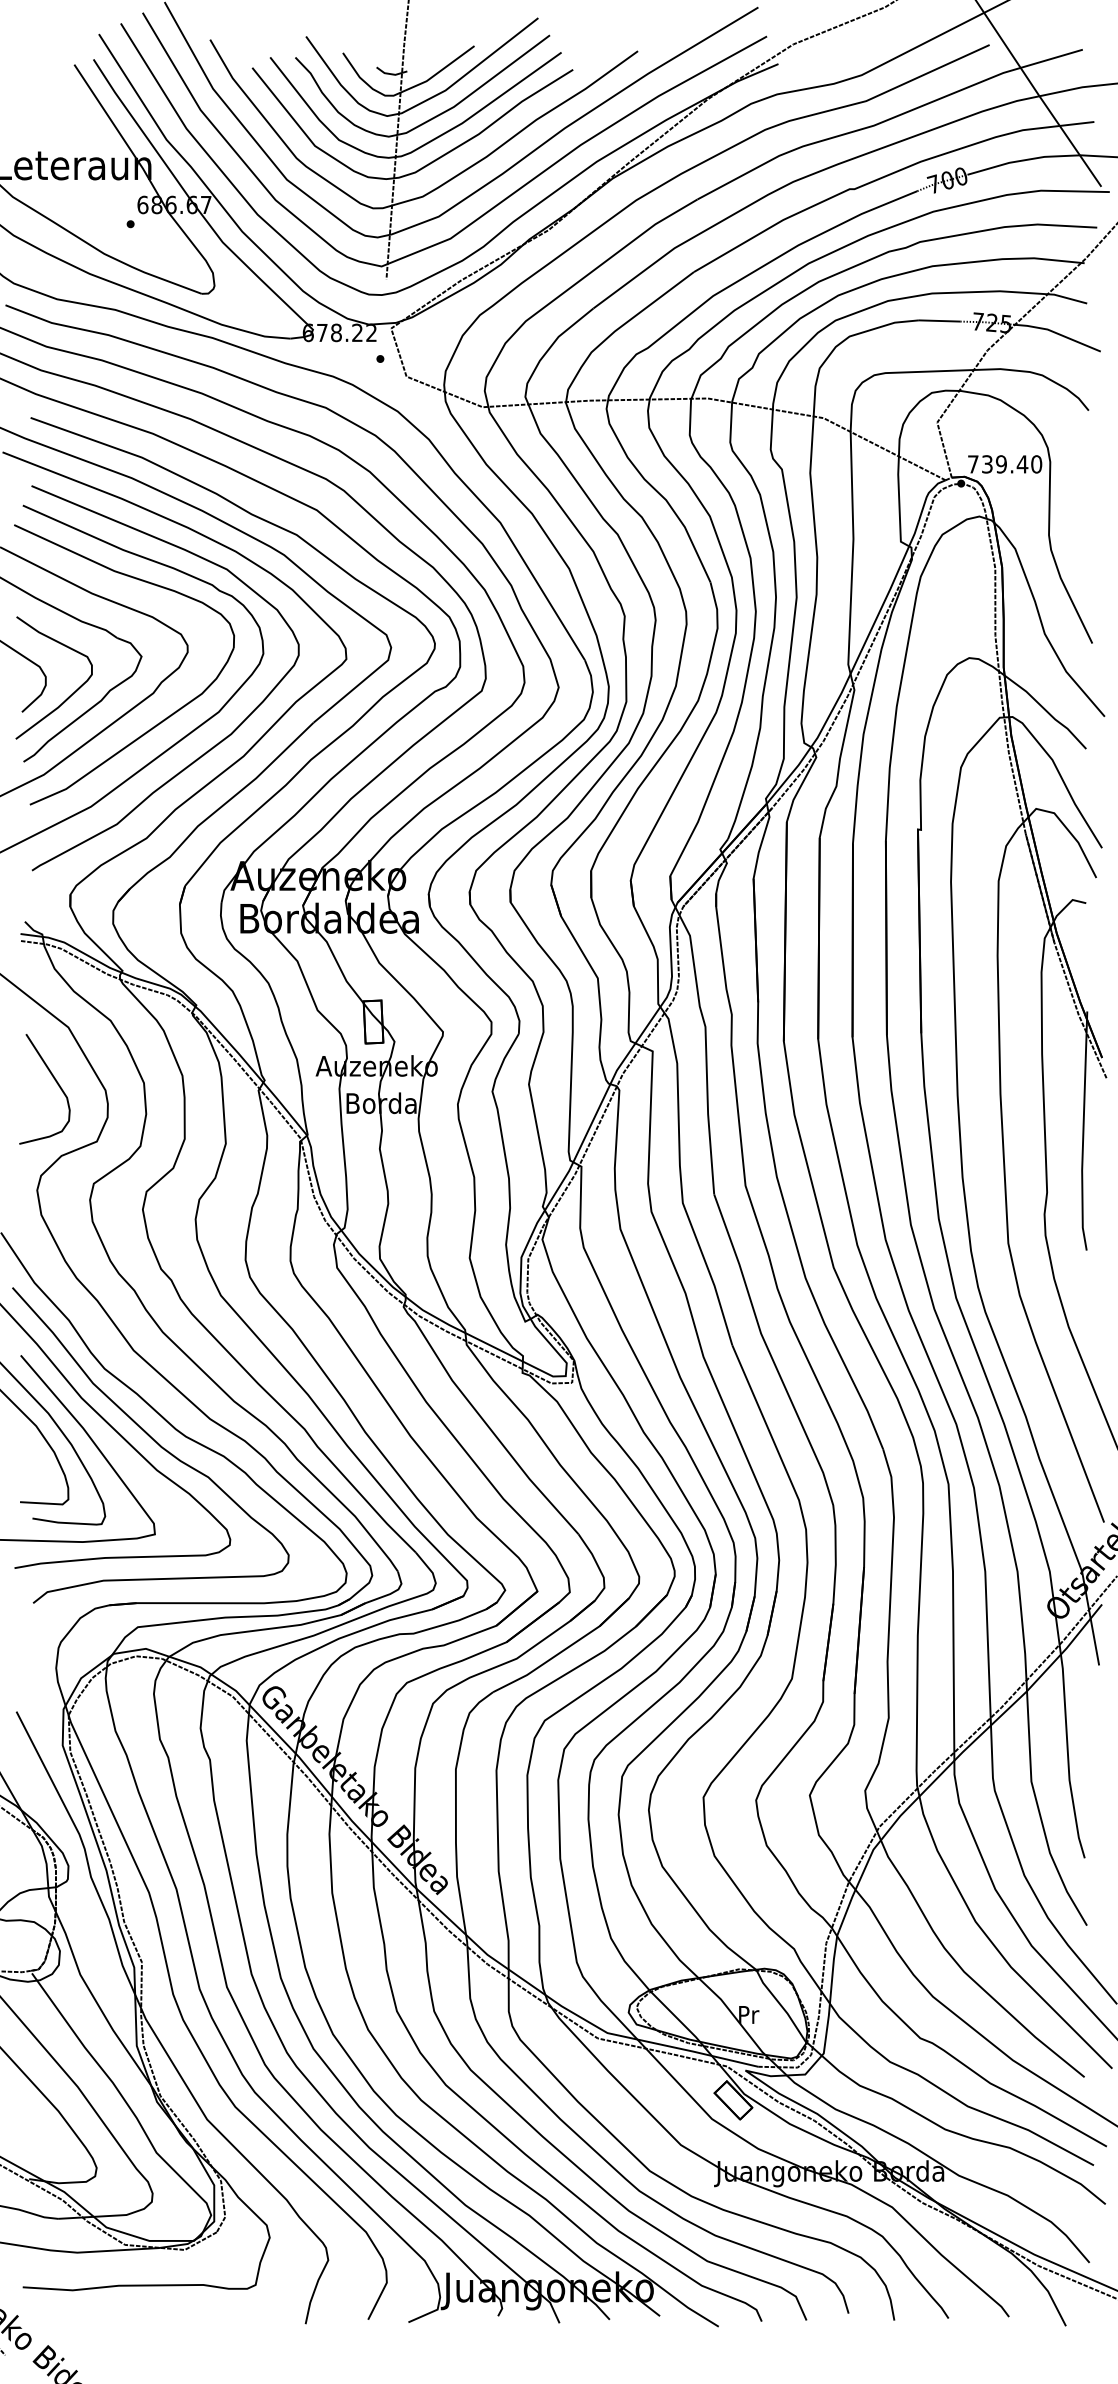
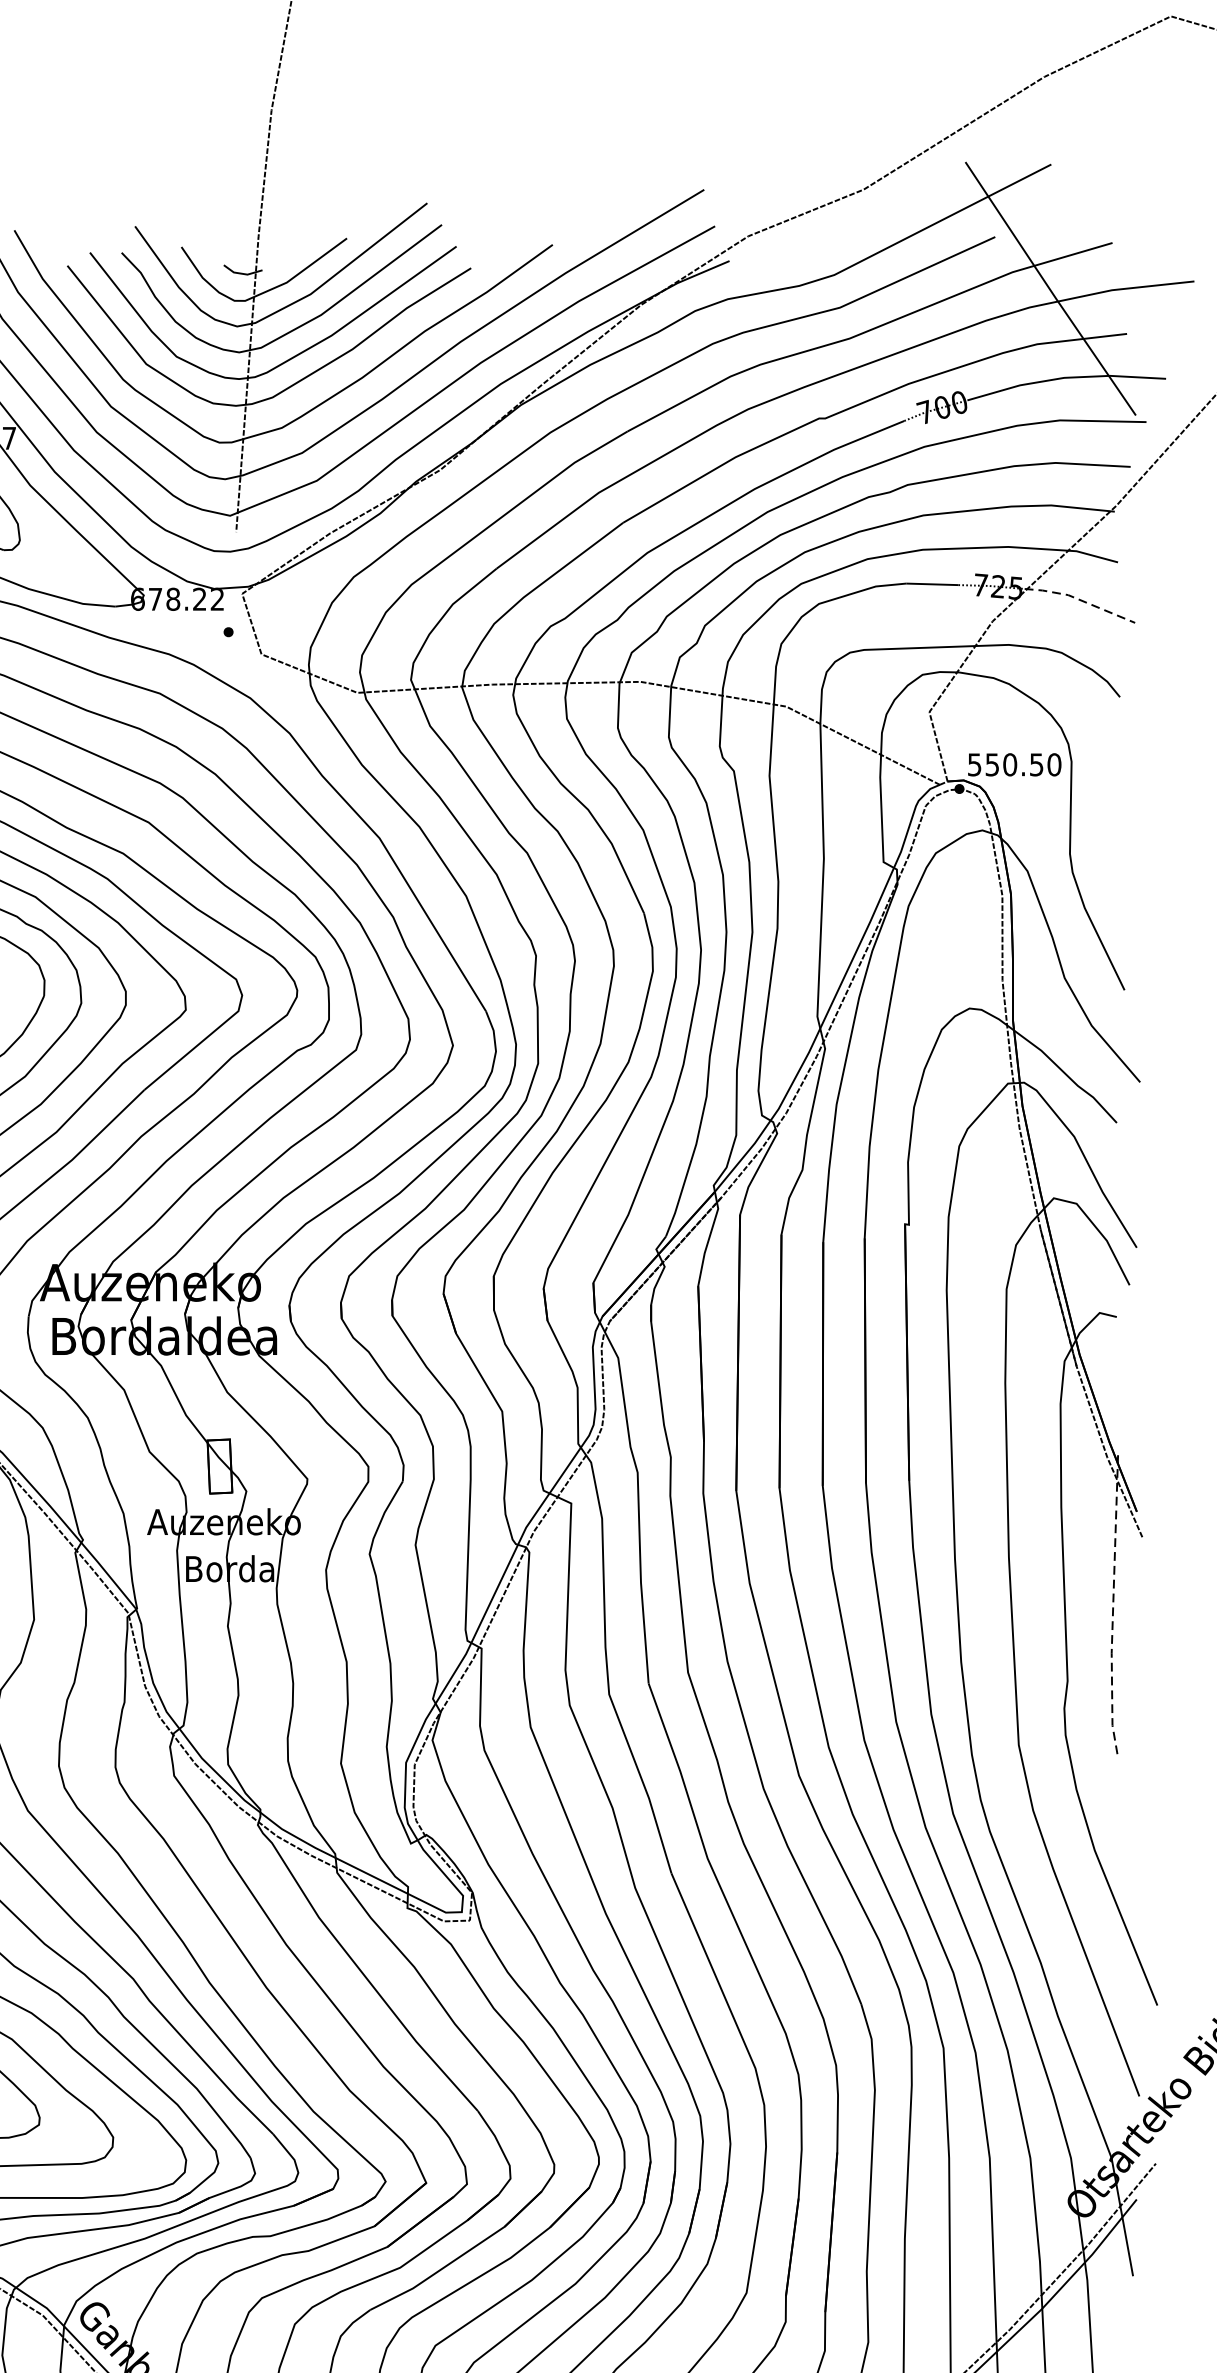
line: (1056, 333) -> (1079, 600), solid -> dashed
text: (998, 464) -> (1006, 764), 739.40 -> 550.50
line: (1083, 1132) -> (1113, 1605), solid -> dashed

